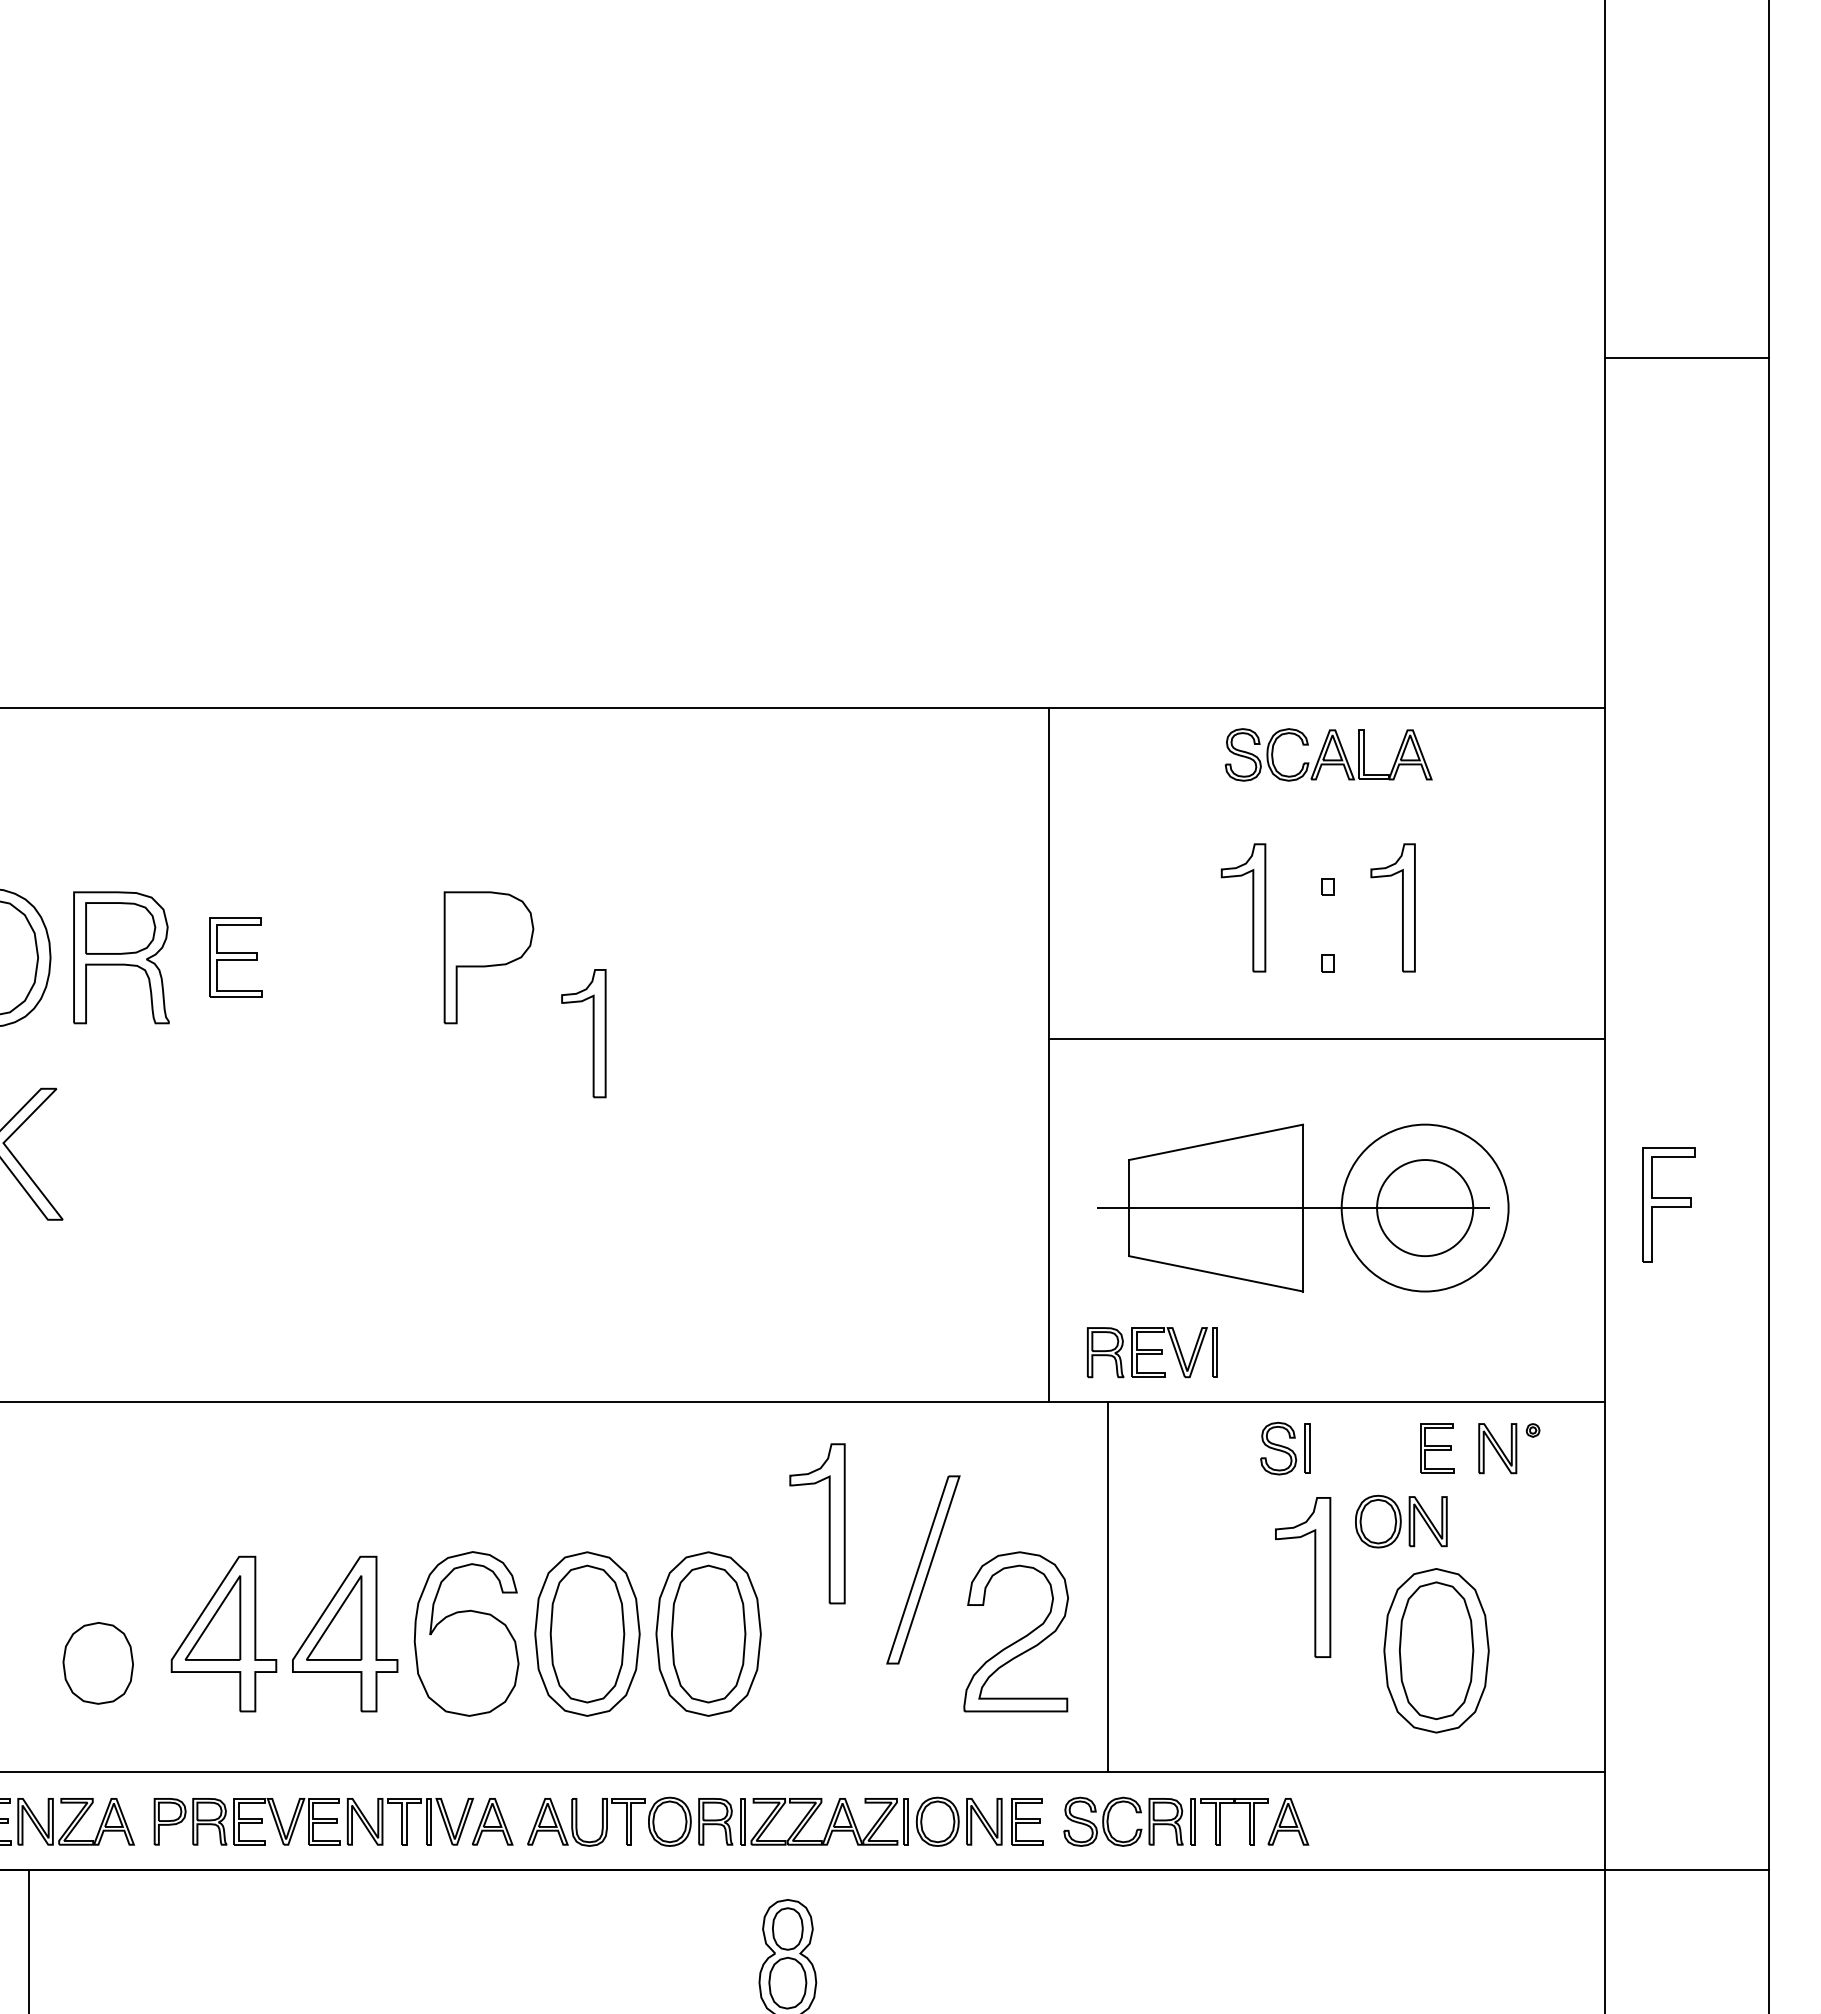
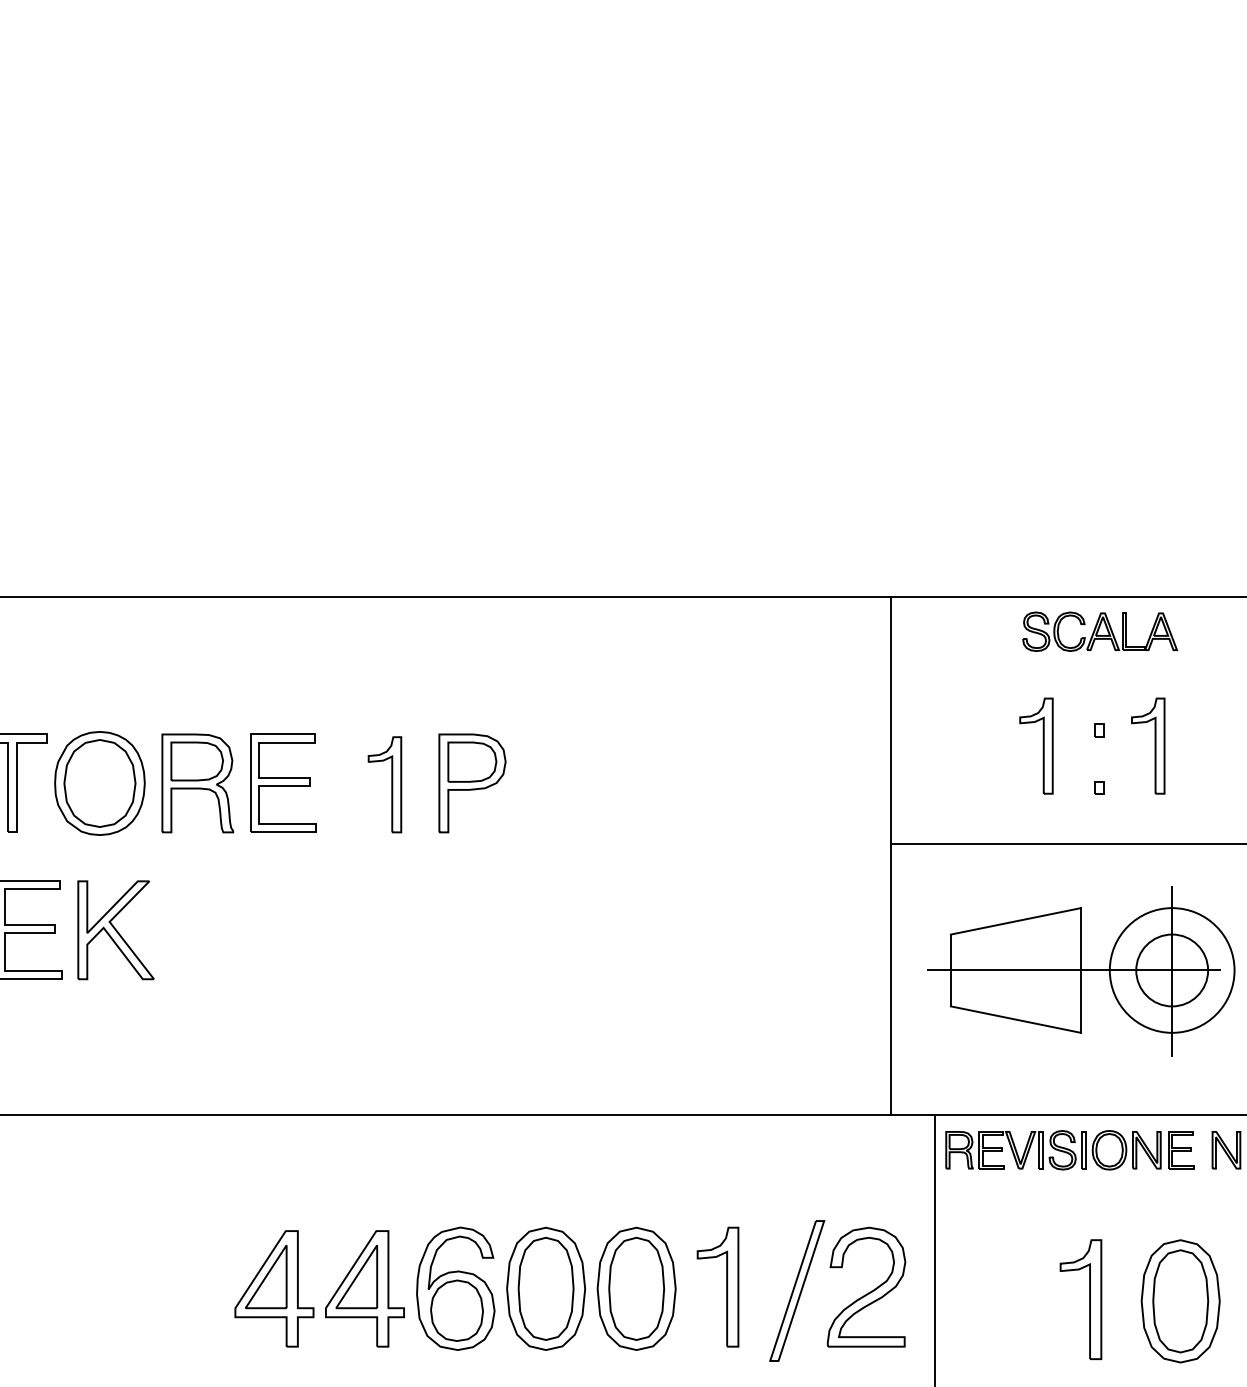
part: (488, 929) -> (472, 762), added
part: (235, 957) -> (283, 783), size x1.67
part: (592, 1033) -> (391, 784), moved
line: (1425, 1209) -> (1172, 971), added
part: (1152, 1352) -> (994, 1150), moved
part: (1401, 1521) -> (1126, 1150), moved
part: (828, 1523) -> (726, 1286), moved
part: (923, 1569) -> (797, 1290), moved
part: (1314, 1577) -> (1089, 1299), moved
part: (97, 1663) -> (456, 1310), moved

